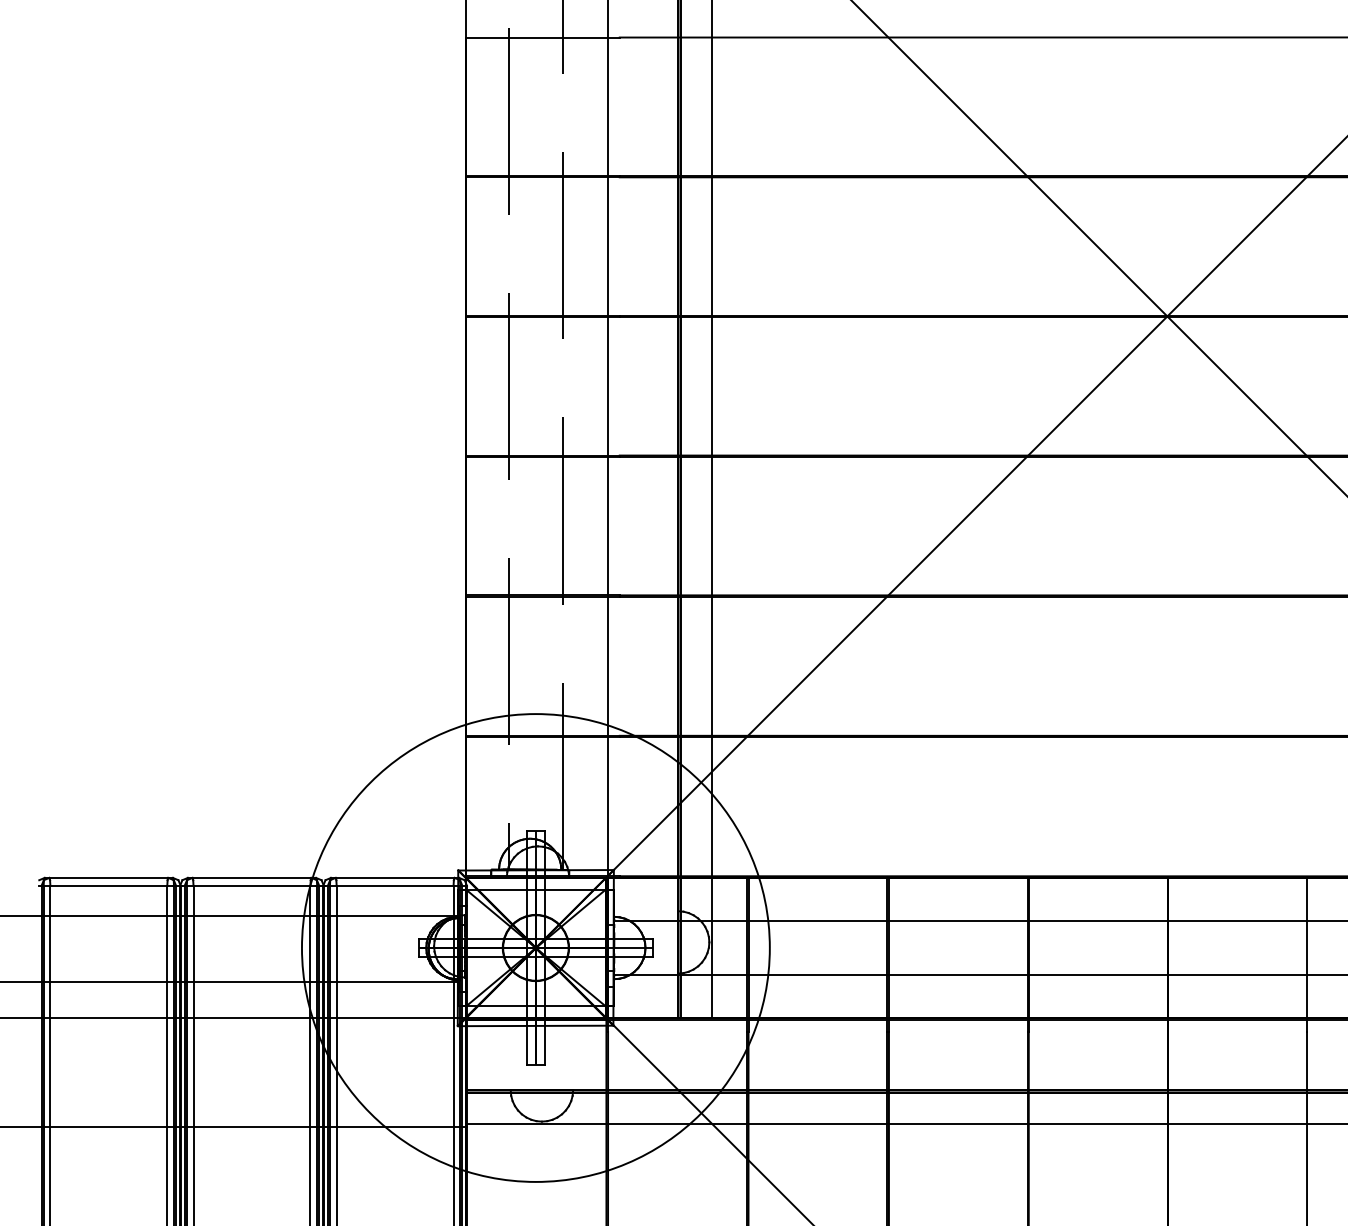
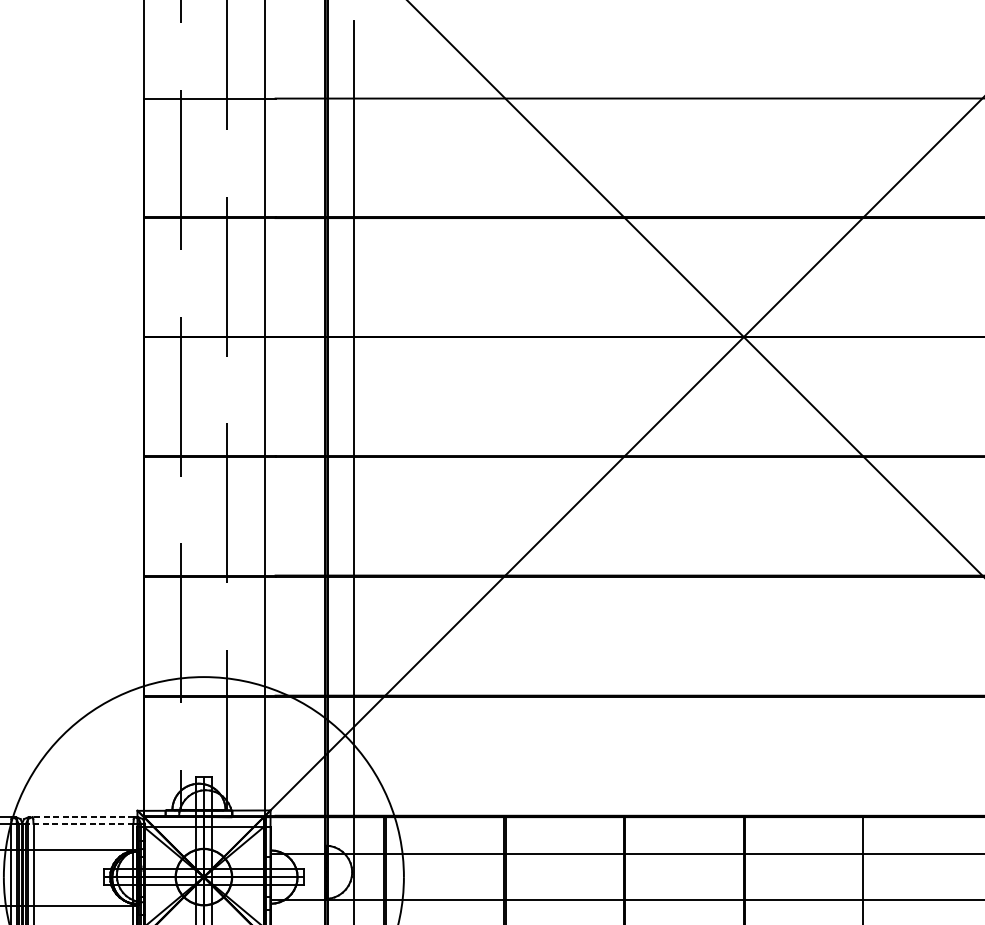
line: (392, 877) -> (81, 816), solid -> dashed
line: (391, 885) -> (80, 823), solid -> dashed

